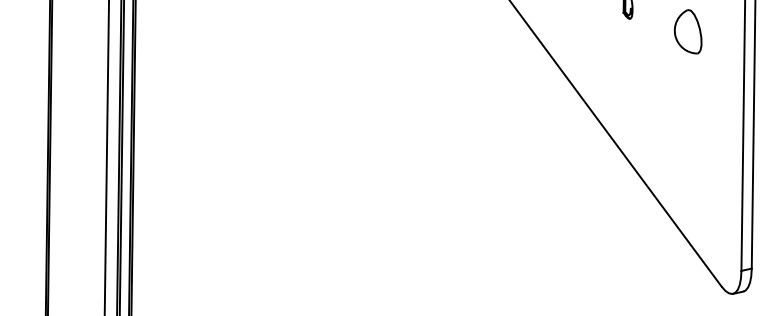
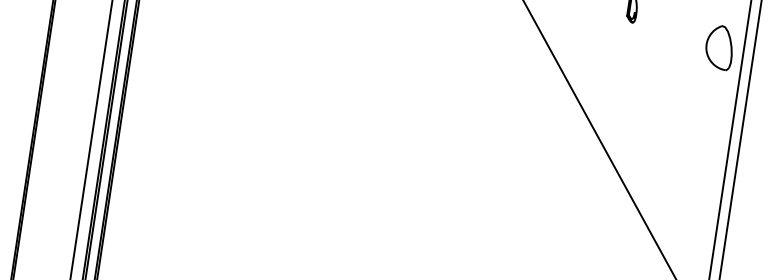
part: (687, 31) -> (718, 47), moved

